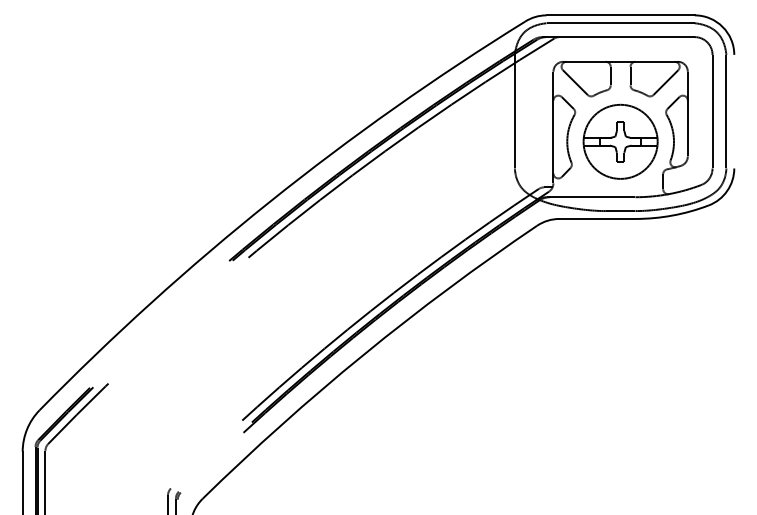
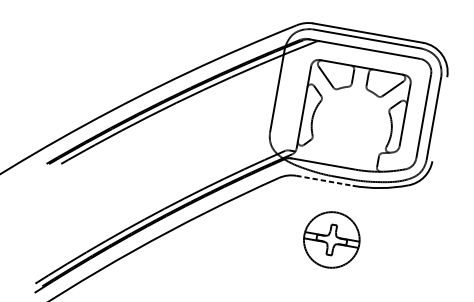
part: (620, 141) -> (331, 239), moved
line: (597, 218) -> (324, 180), solid -> dashed

